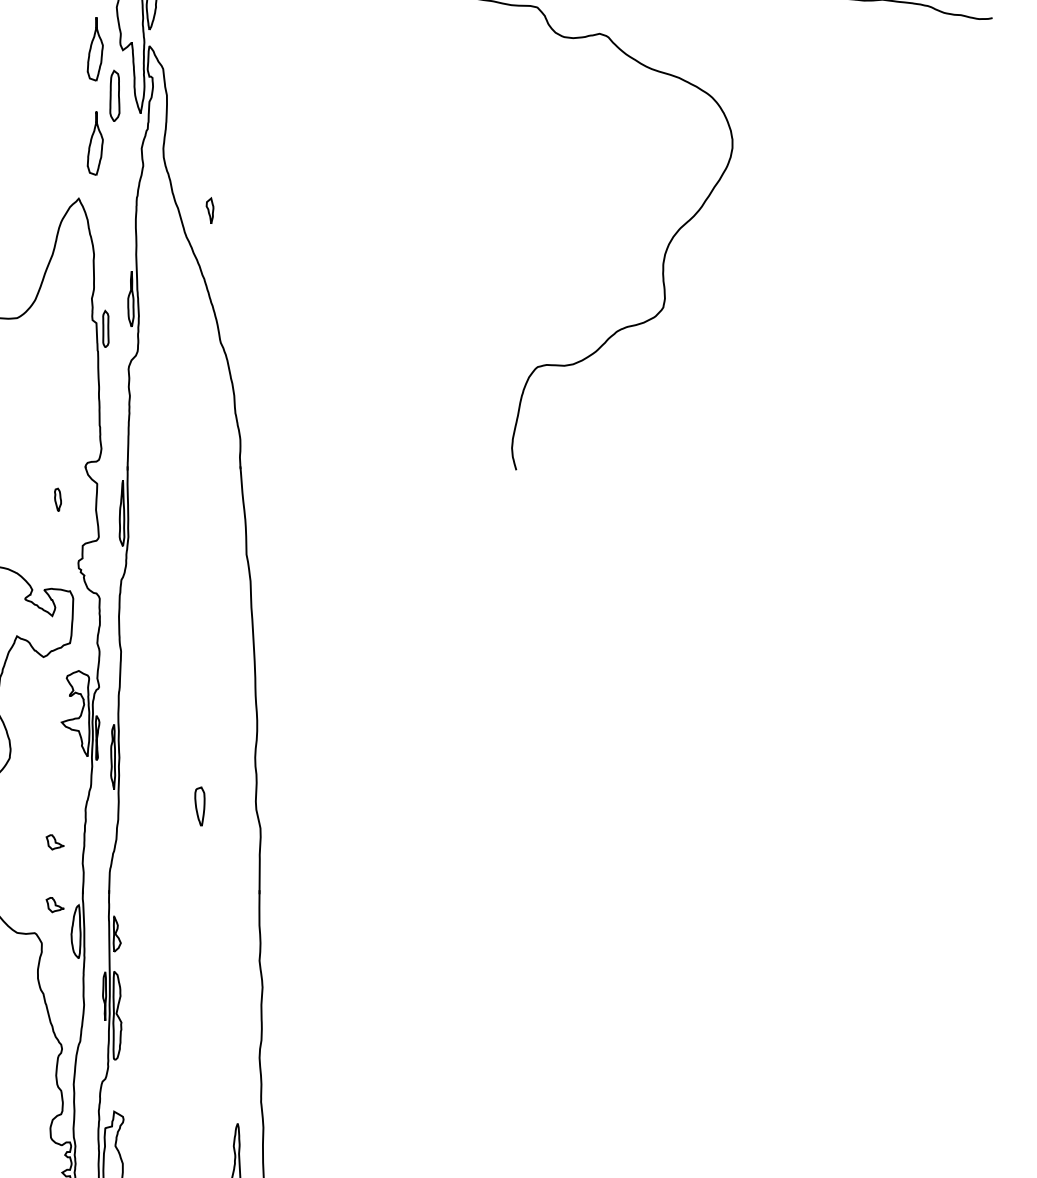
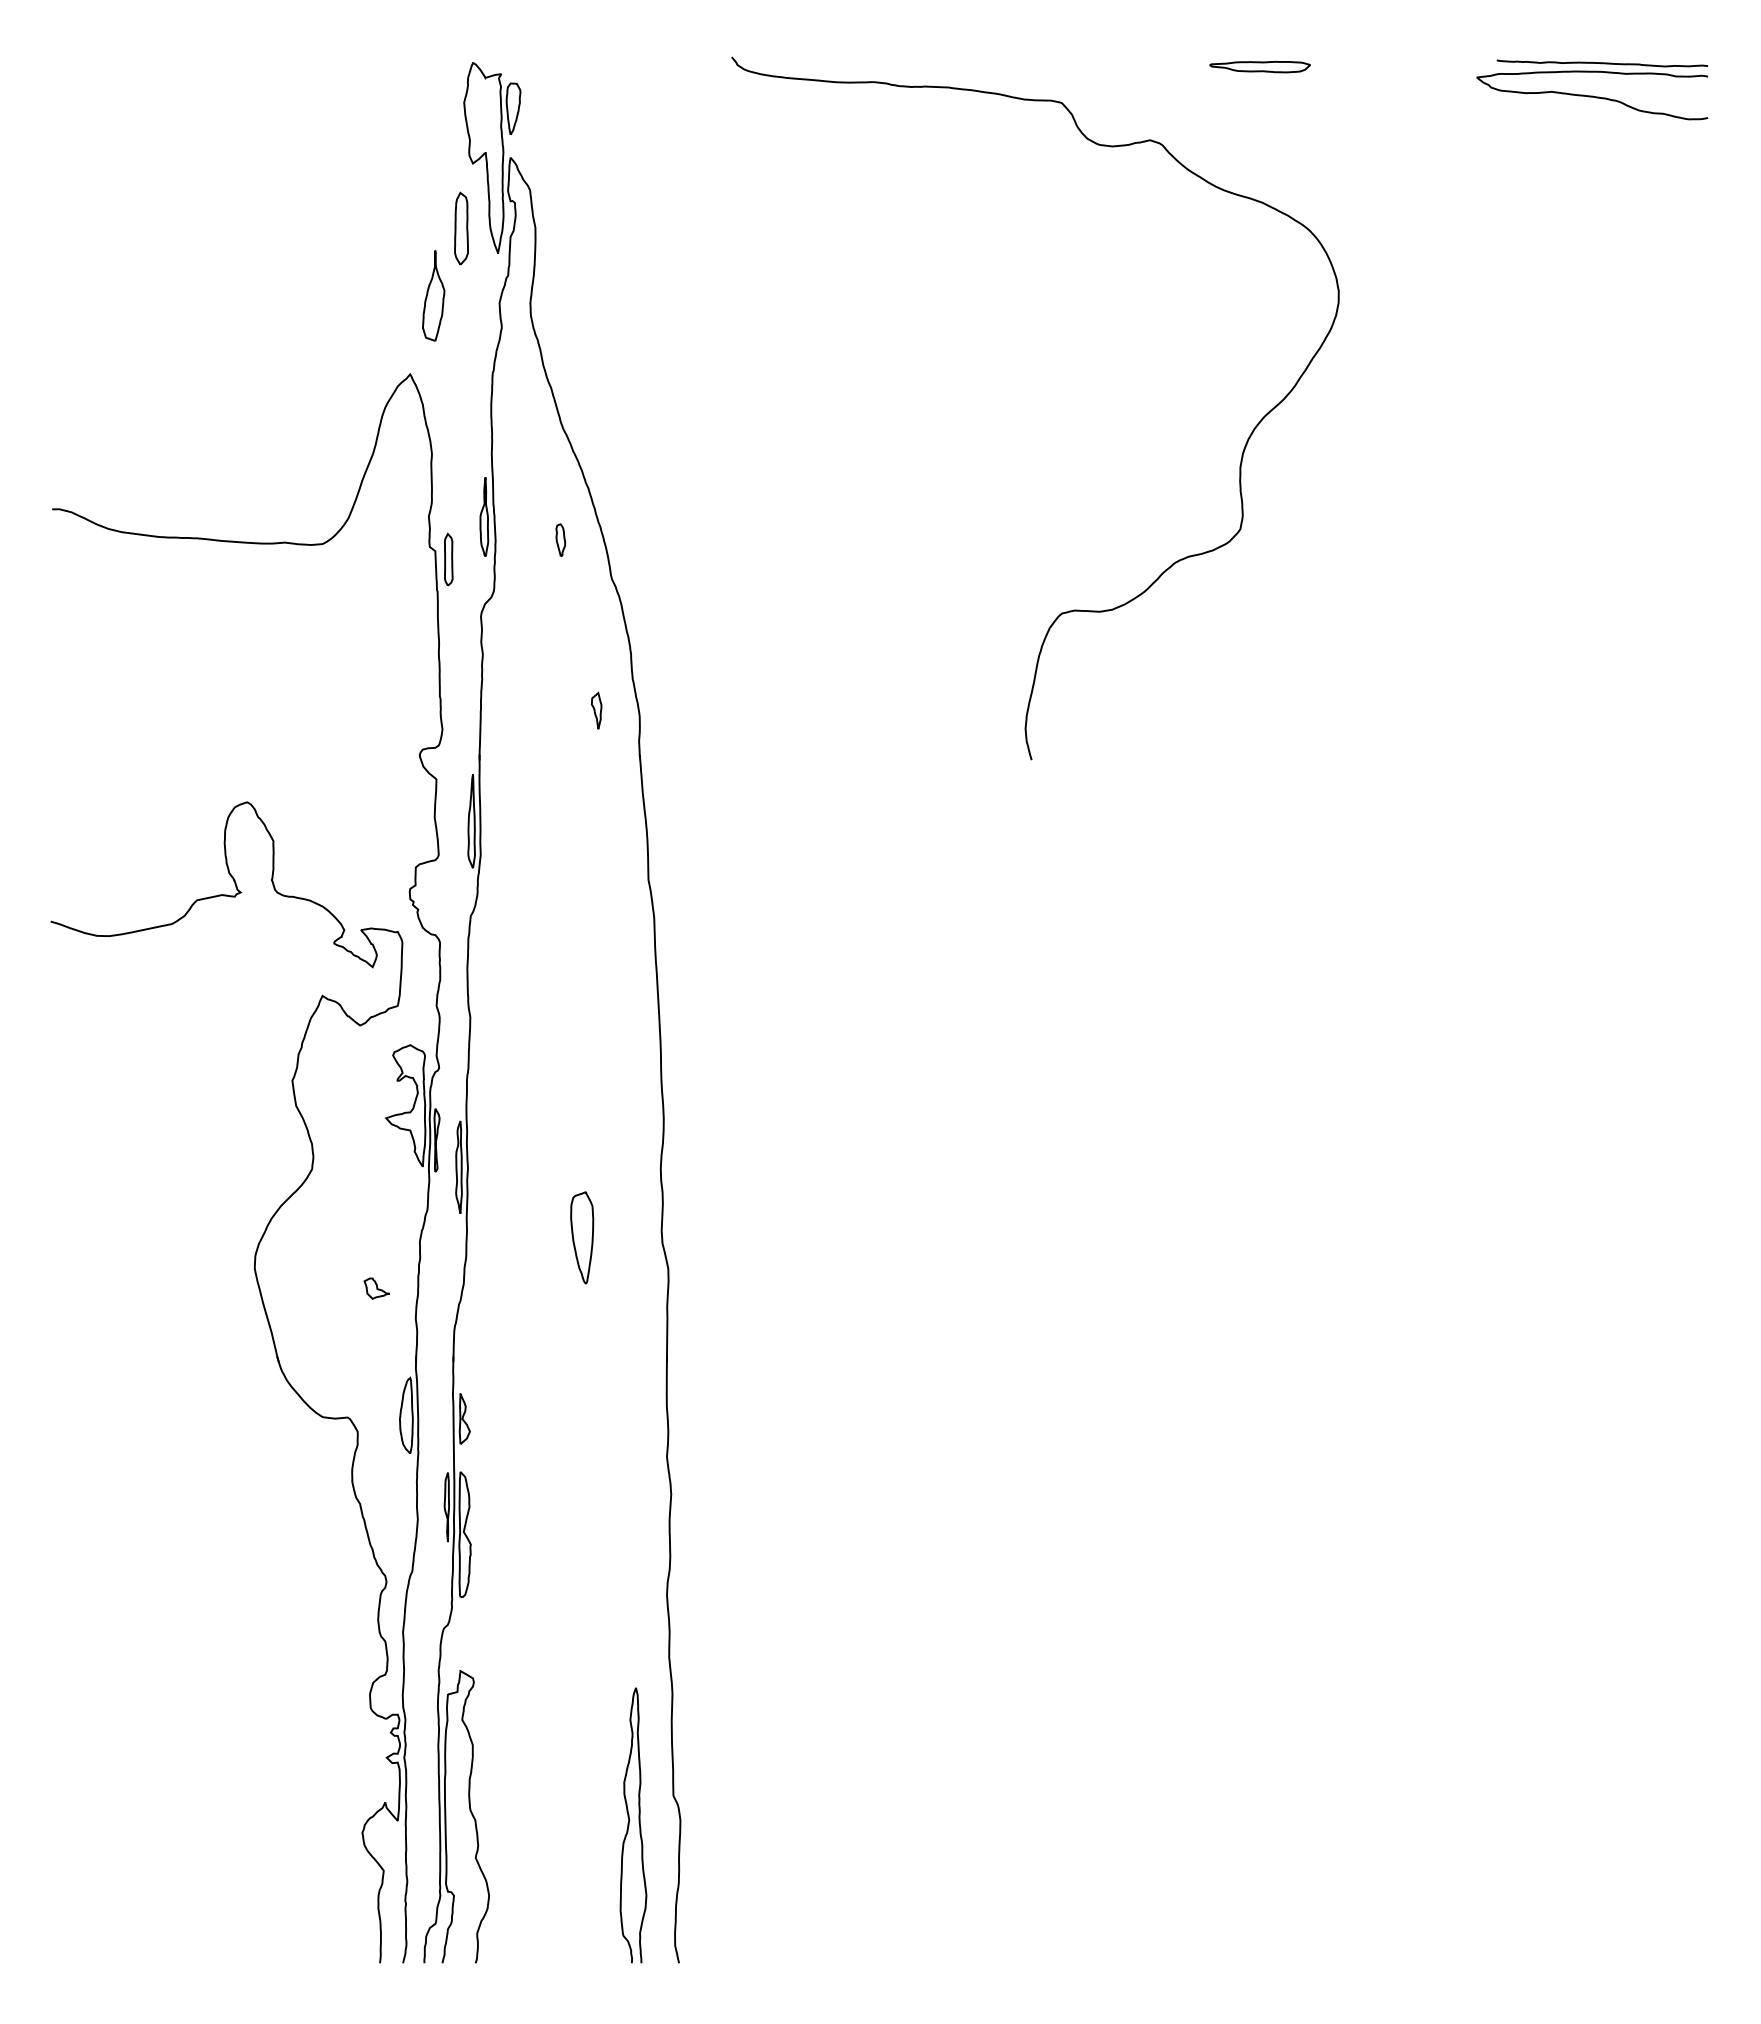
part: (95, 48) -> (433, 161), removed
part: (209, 210) -> (596, 710), moved
part: (57, 499) -> (560, 539), moved
part: (200, 806) -> (582, 1237), size x1.67
part: (55, 904) -> (376, 1377), removed

